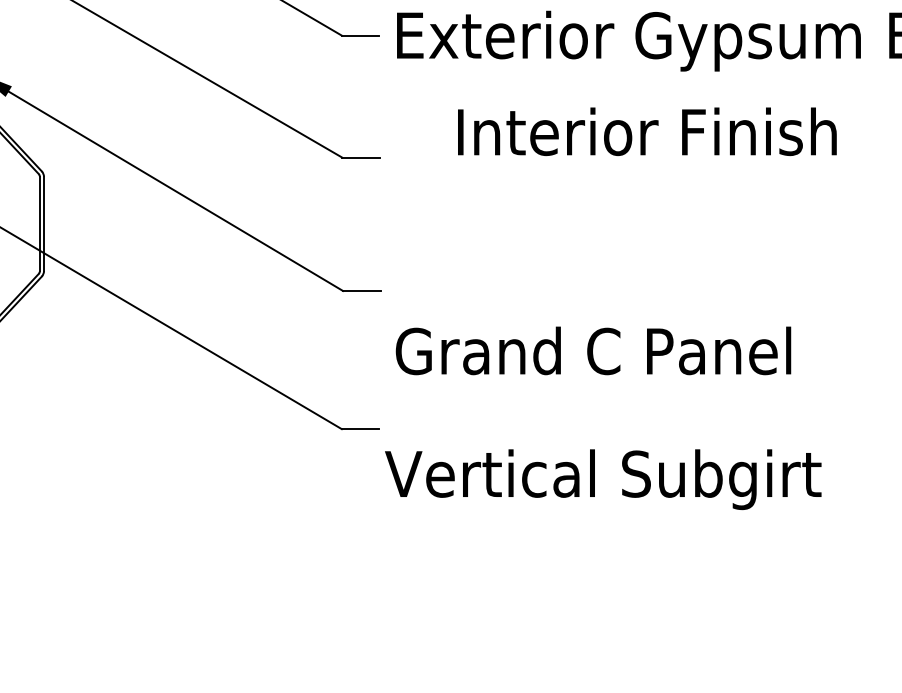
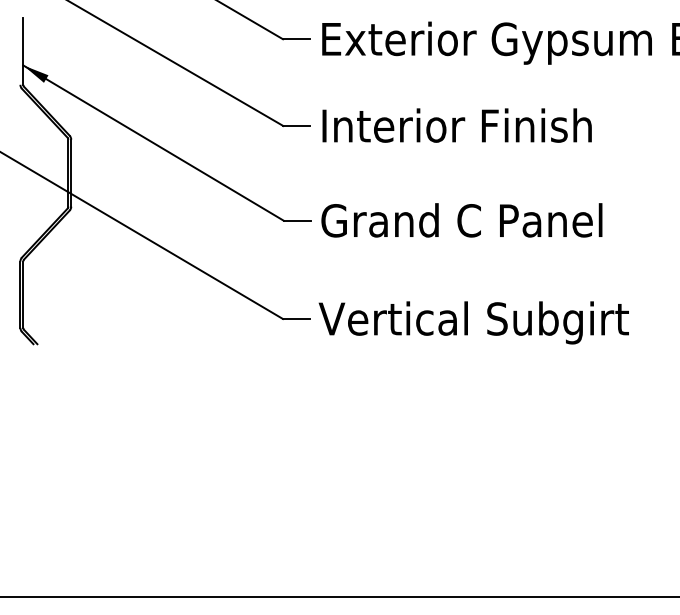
text: (646, 131) -> (456, 125), moved
text: (592, 351) -> (461, 220), moved
text: (602, 479) -> (473, 322), moved

